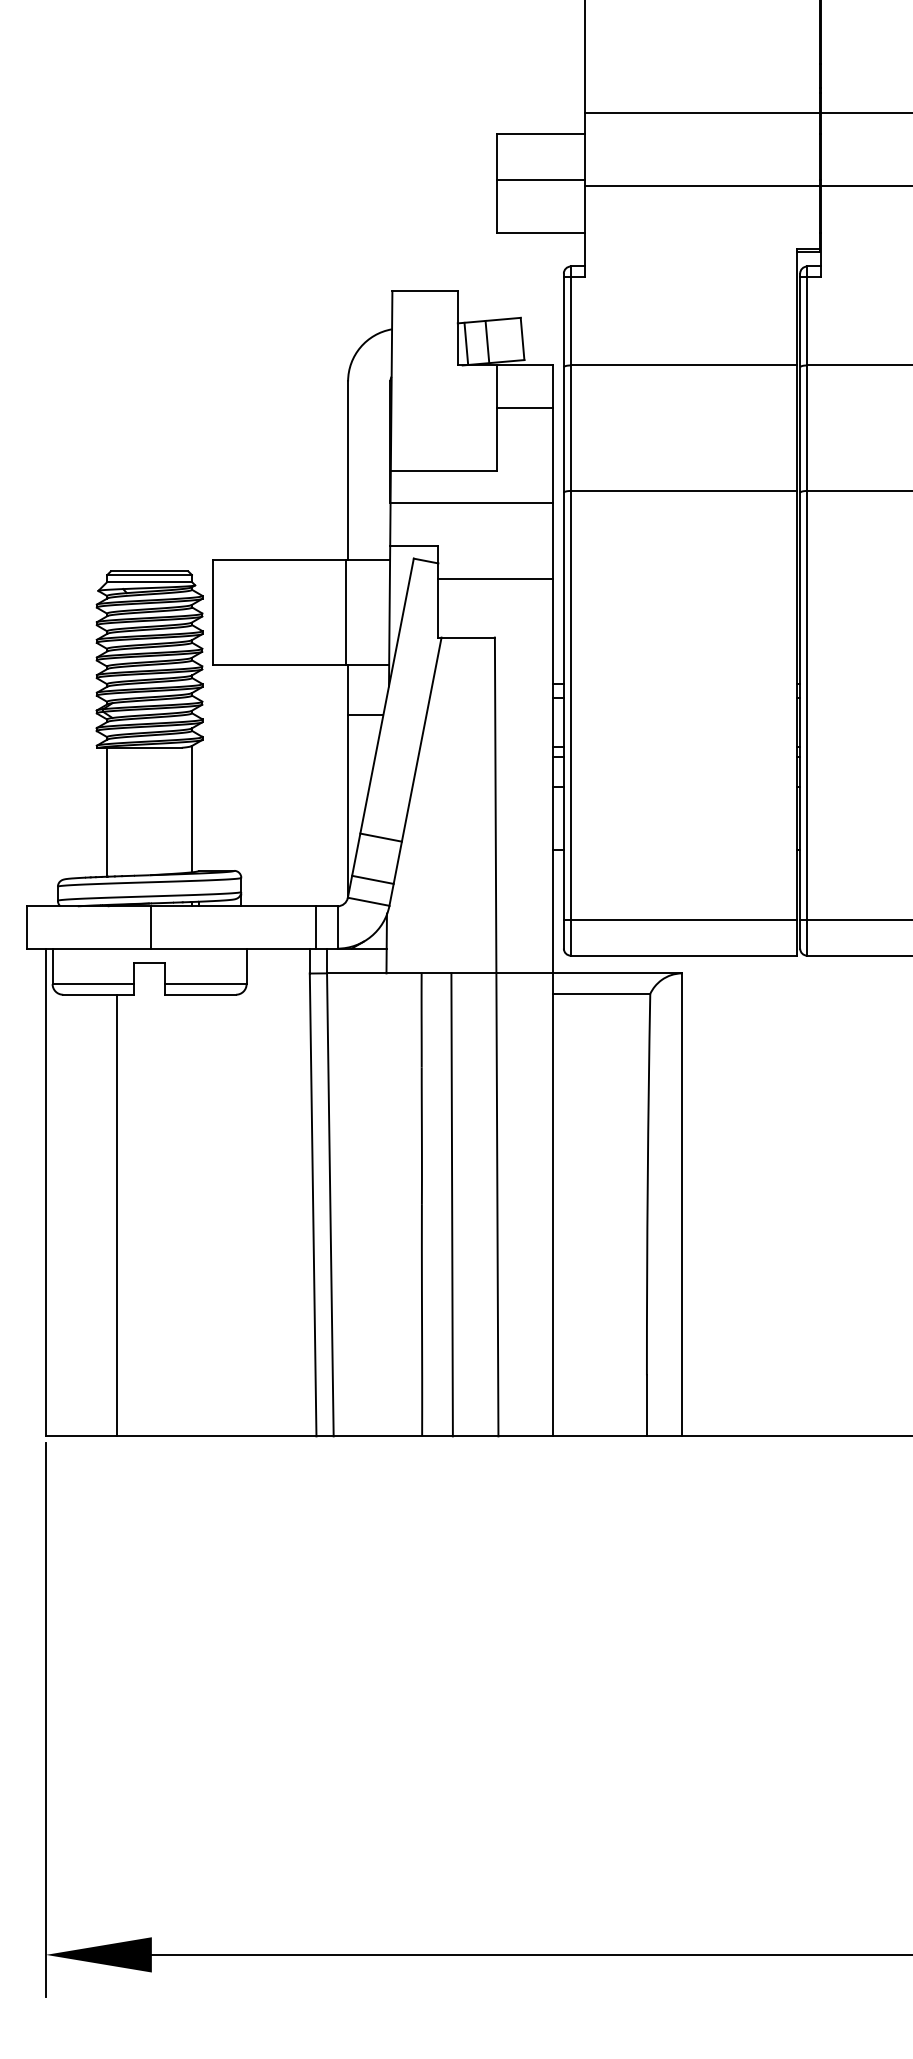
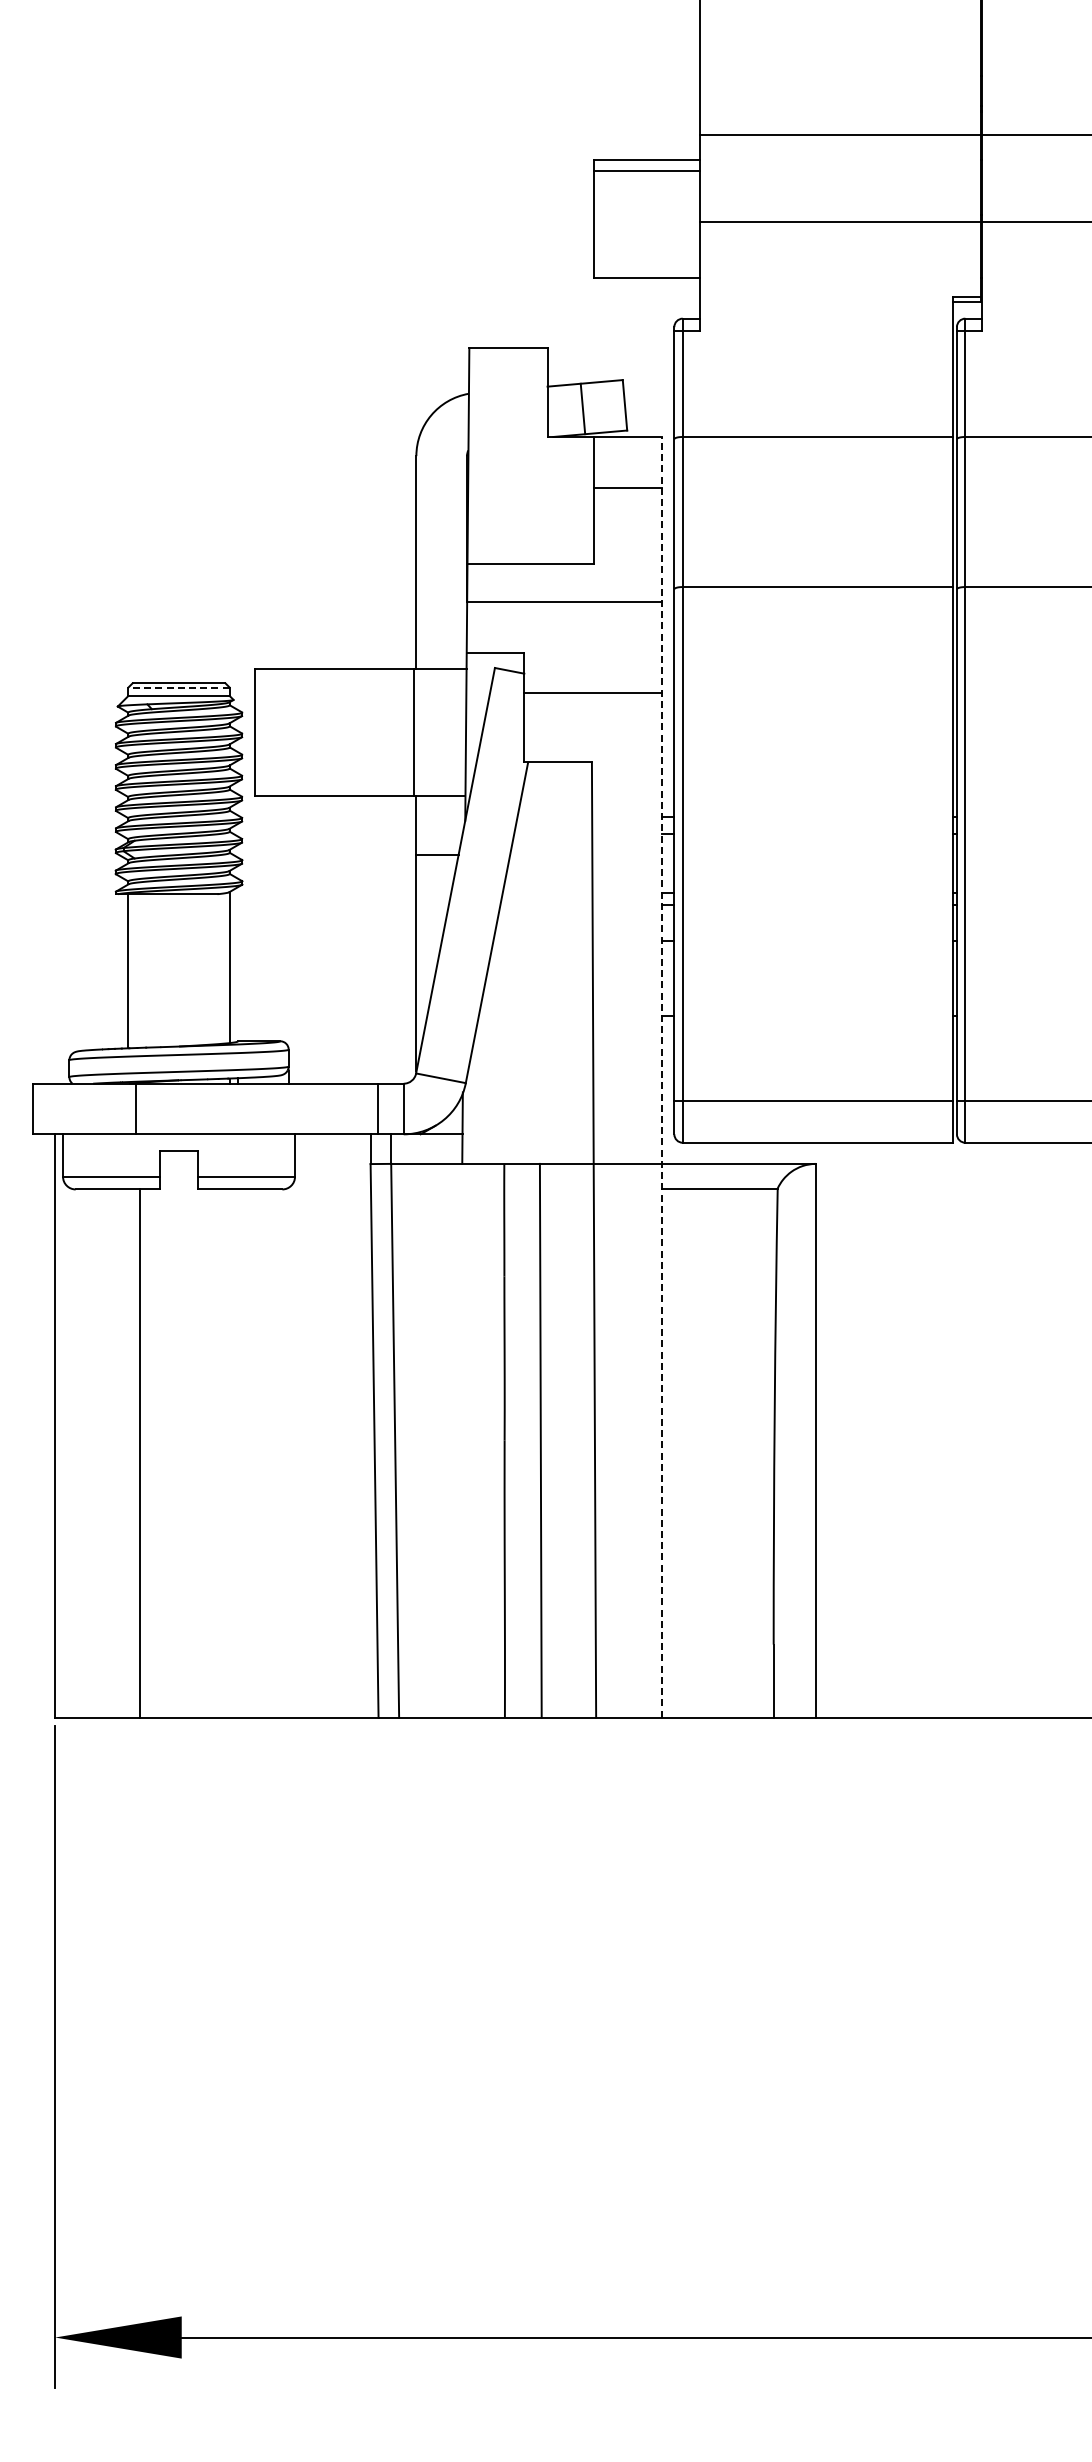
line: (540, 180) -> (646, 171), moved
line: (466, 343) -> (557, 410), removed
line: (149, 574) -> (179, 687), solid -> dashed
line: (380, 837) -> (455, 1001), removed
line: (372, 879) -> (445, 1051), removed
line: (553, 900) -> (661, 1076), solid -> dashed
line: (150, 927) -> (136, 1108), moved

